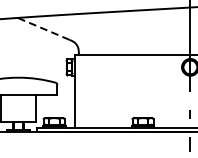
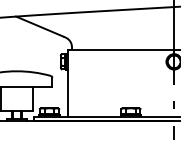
line: (43, 28) -> (39, 26), dashed -> solid

